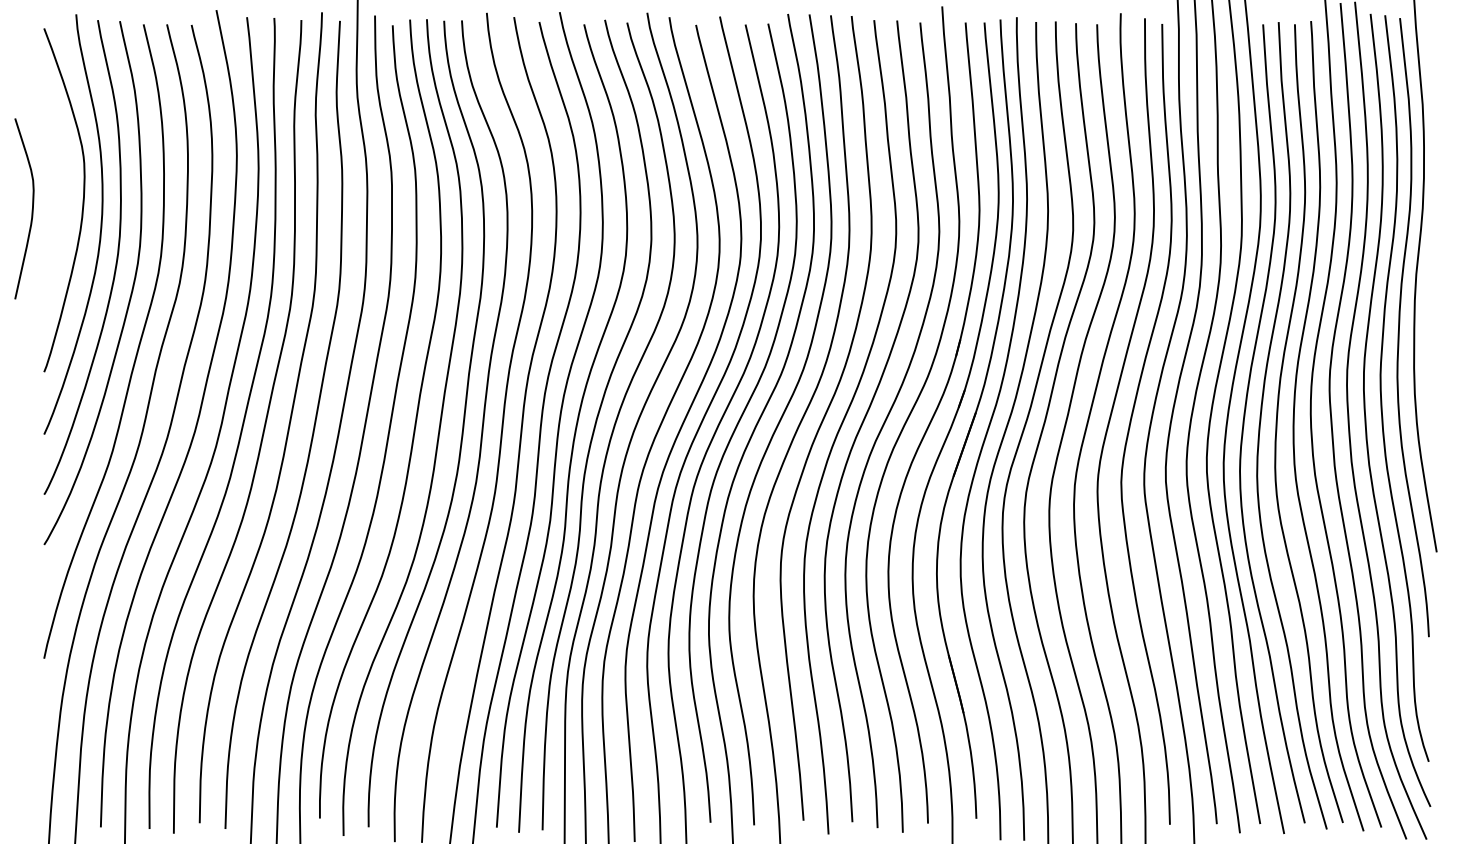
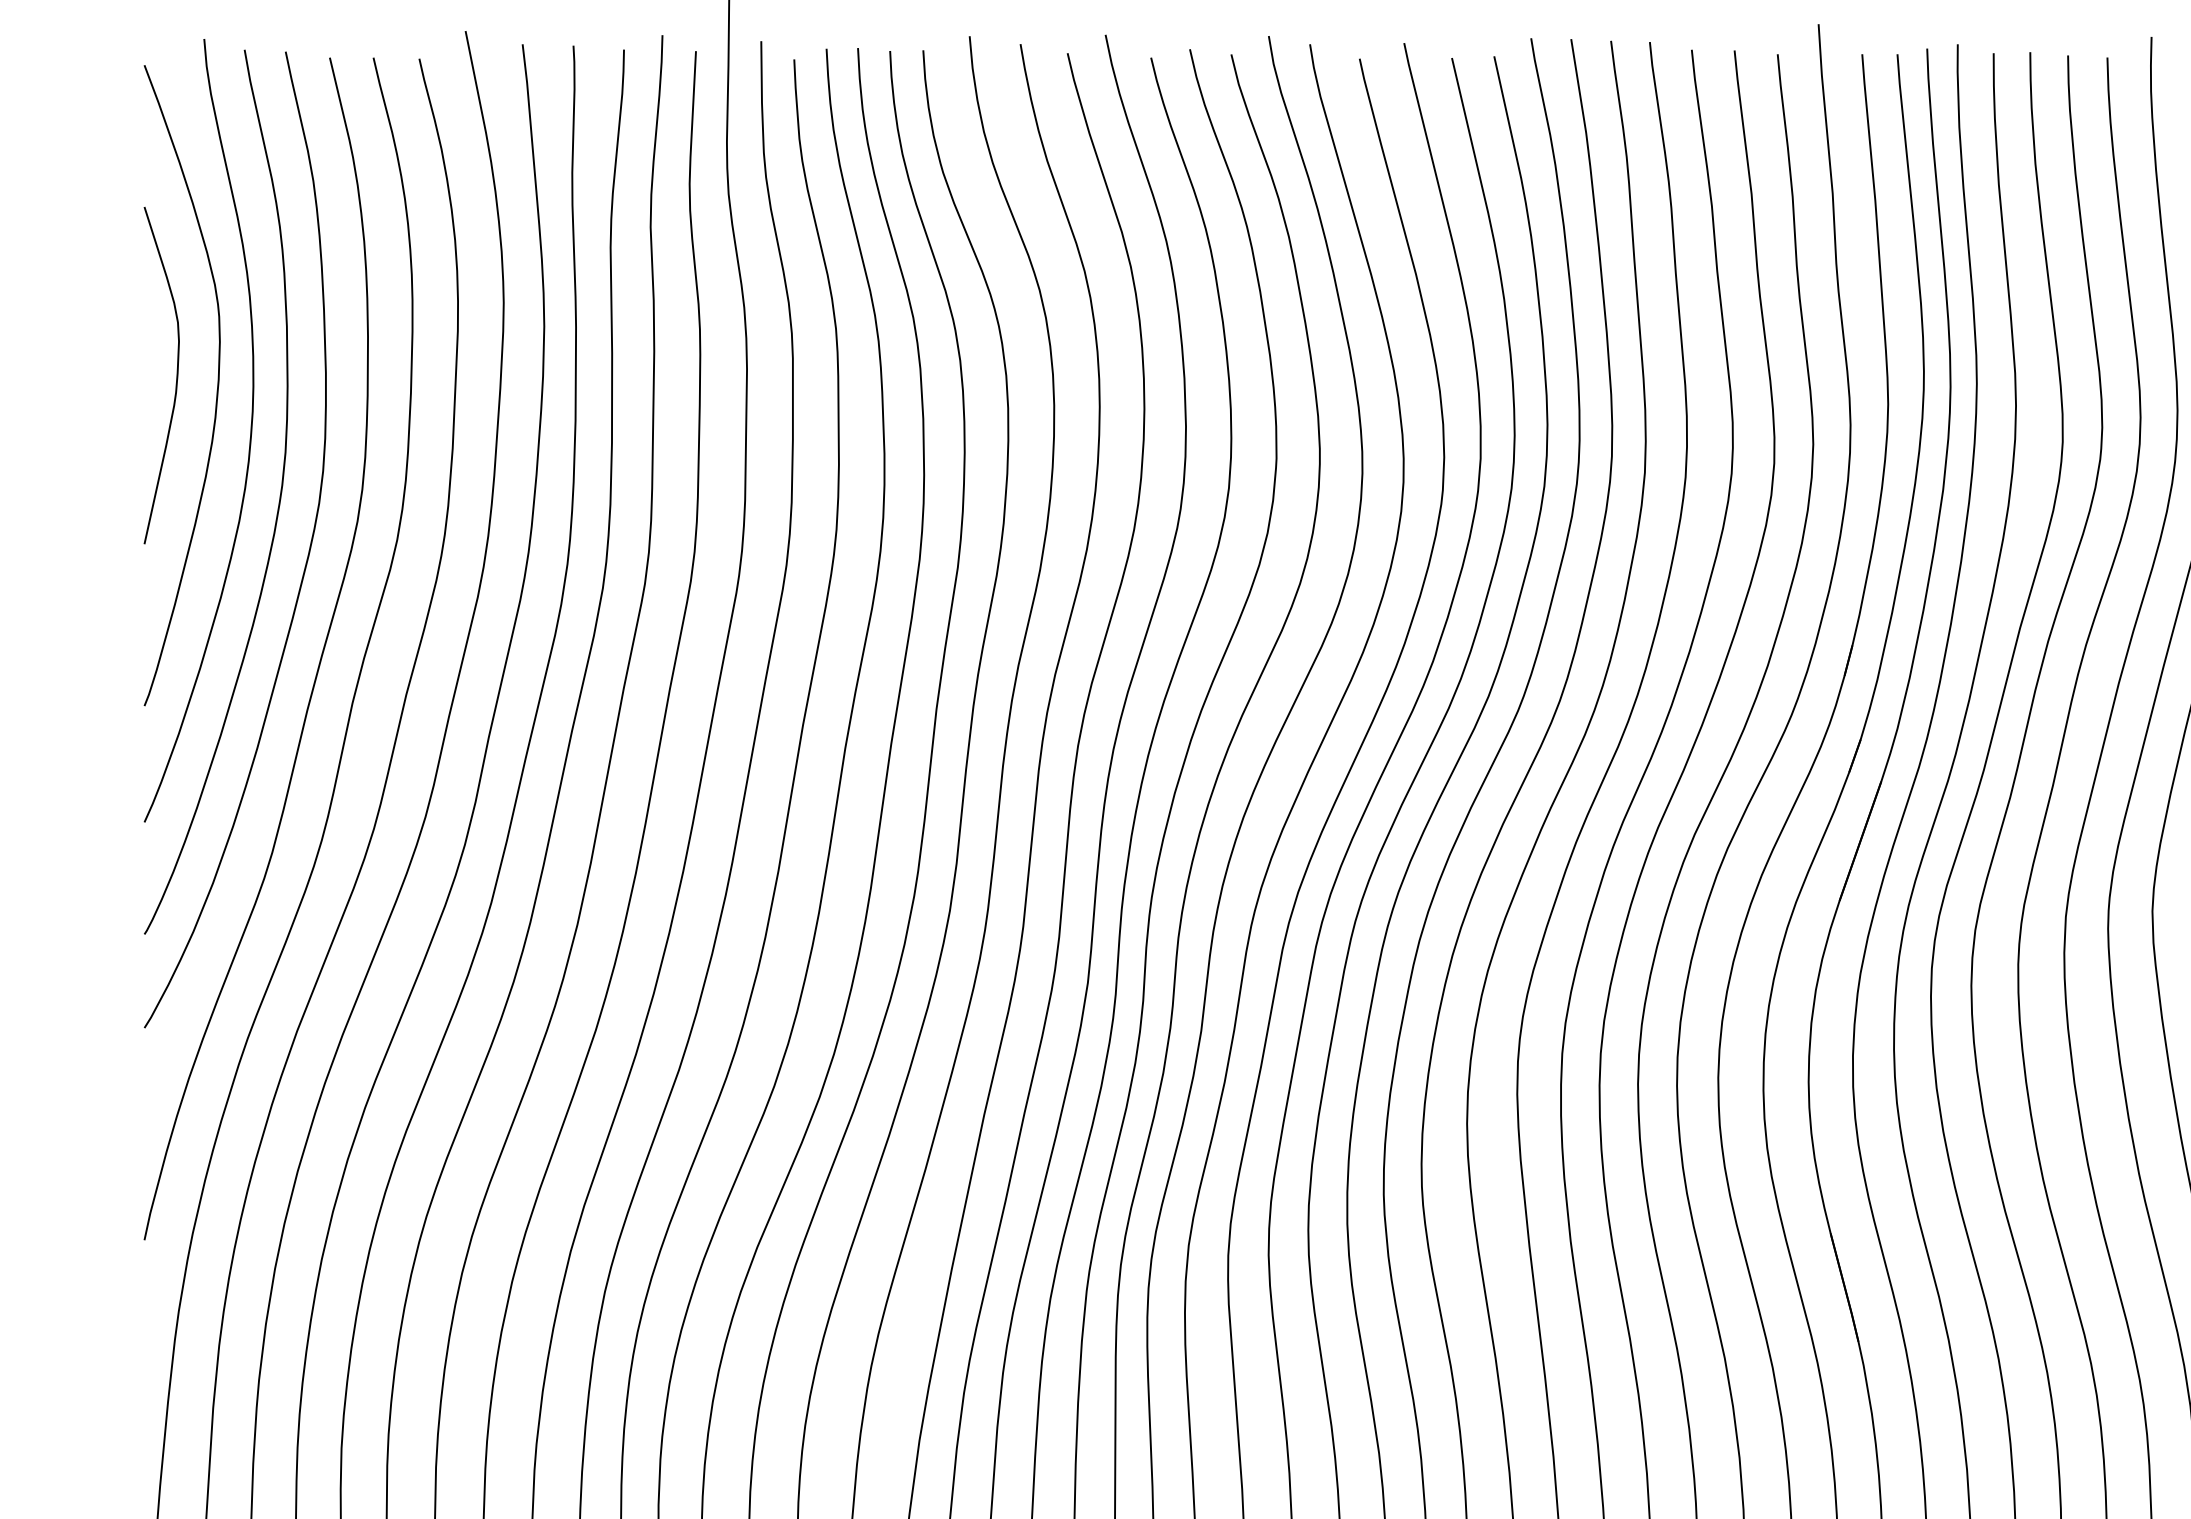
curve: (31, 209) -> (174, 376), moved

